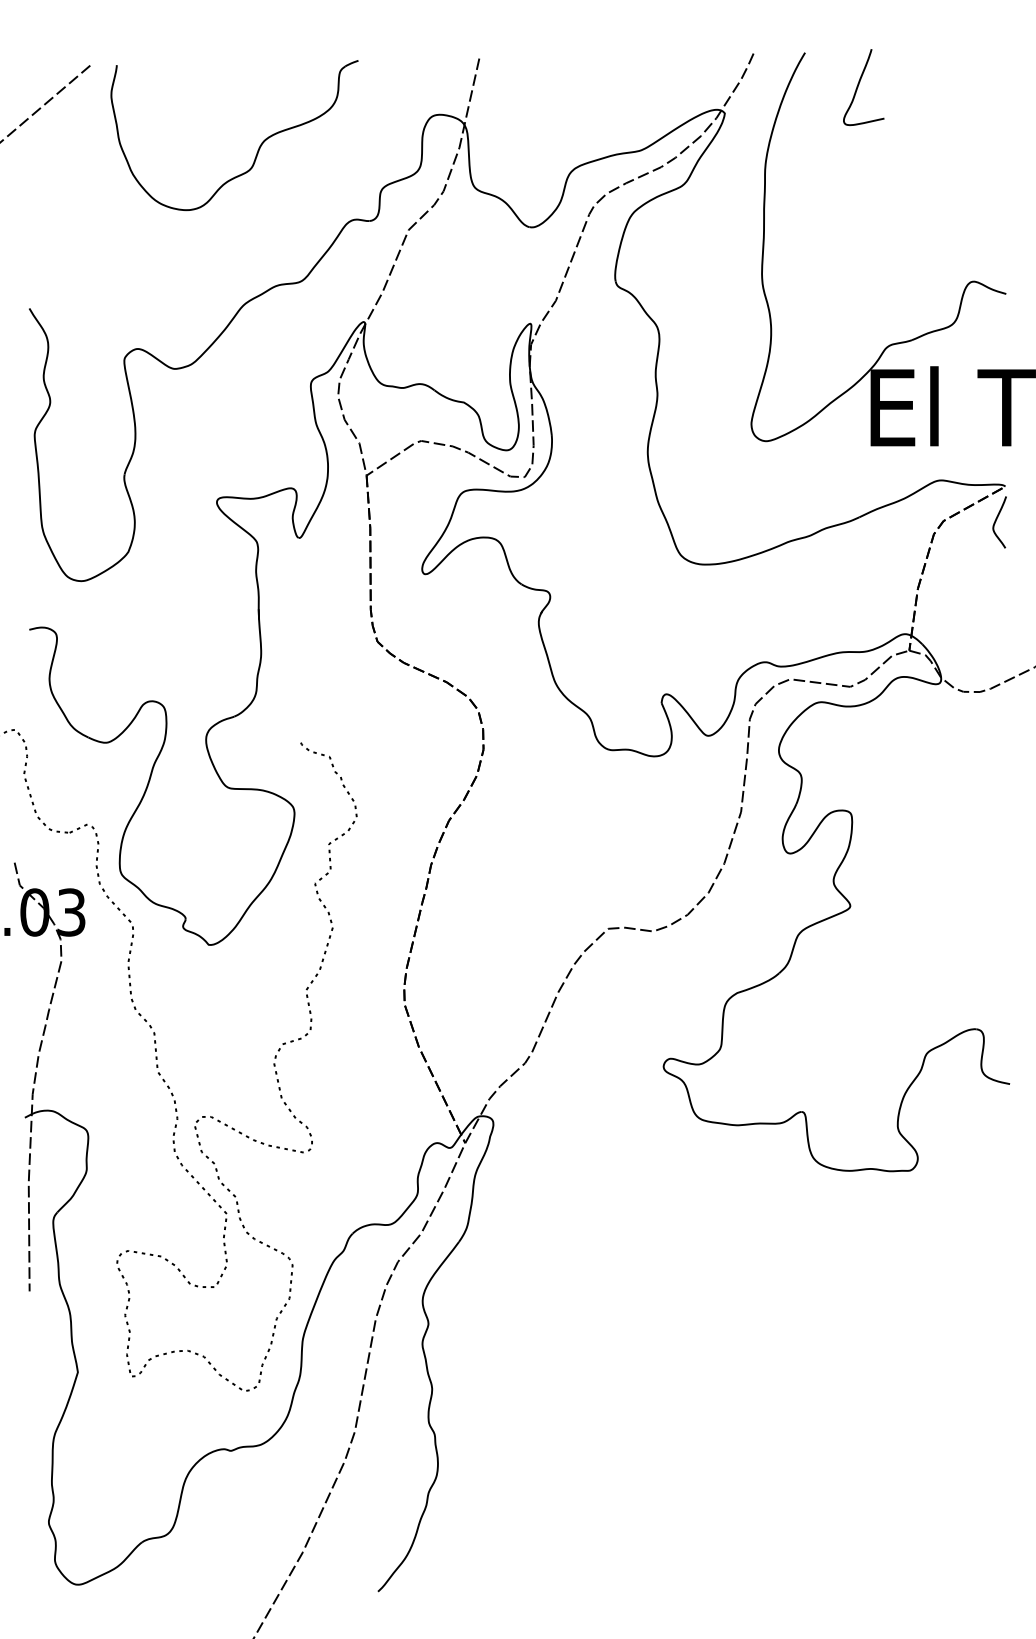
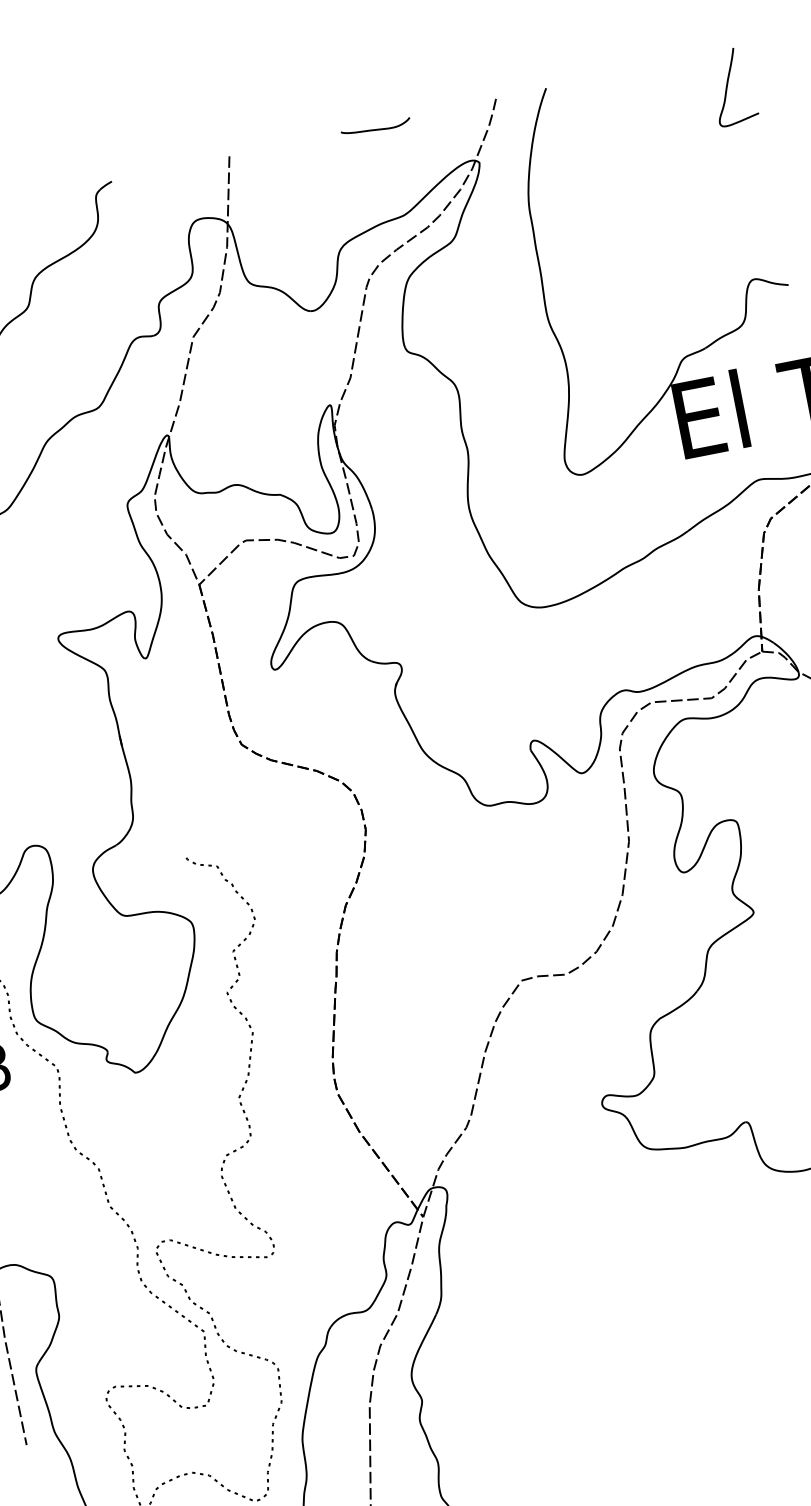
curve: (629, 60) -> (376, 129), added
curve: (859, 84) -> (728, 84), moved

